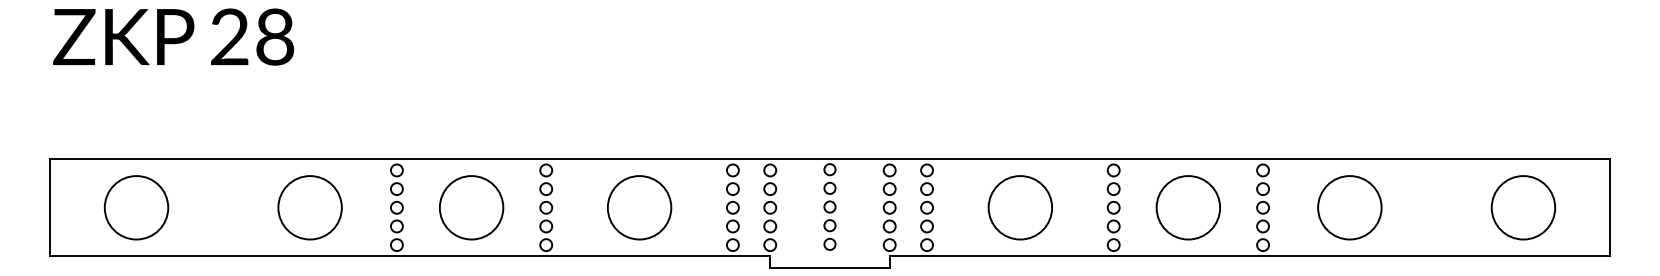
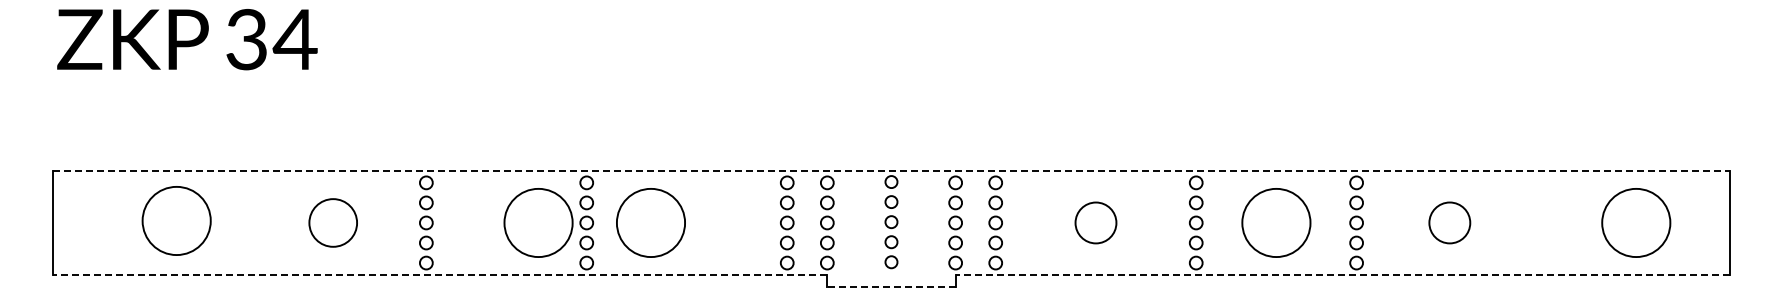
text: (252, 36) -> (271, 39), 28 -> 34
line: (830, 158) -> (891, 170), solid -> dashed
circle: (136, 207) -> (176, 220), moved
circle: (310, 207) -> (333, 222), size x0.7
circle: (471, 207) -> (538, 222), moved
circle: (639, 207) -> (650, 222), moved
circle: (1019, 207) -> (1095, 222), size x0.6
circle: (1349, 207) -> (1449, 222), size x0.6
line: (410, 256) -> (440, 275), solid -> dashed
line: (1249, 256) -> (1342, 275), solid -> dashed
line: (829, 267) -> (890, 287), solid -> dashed

